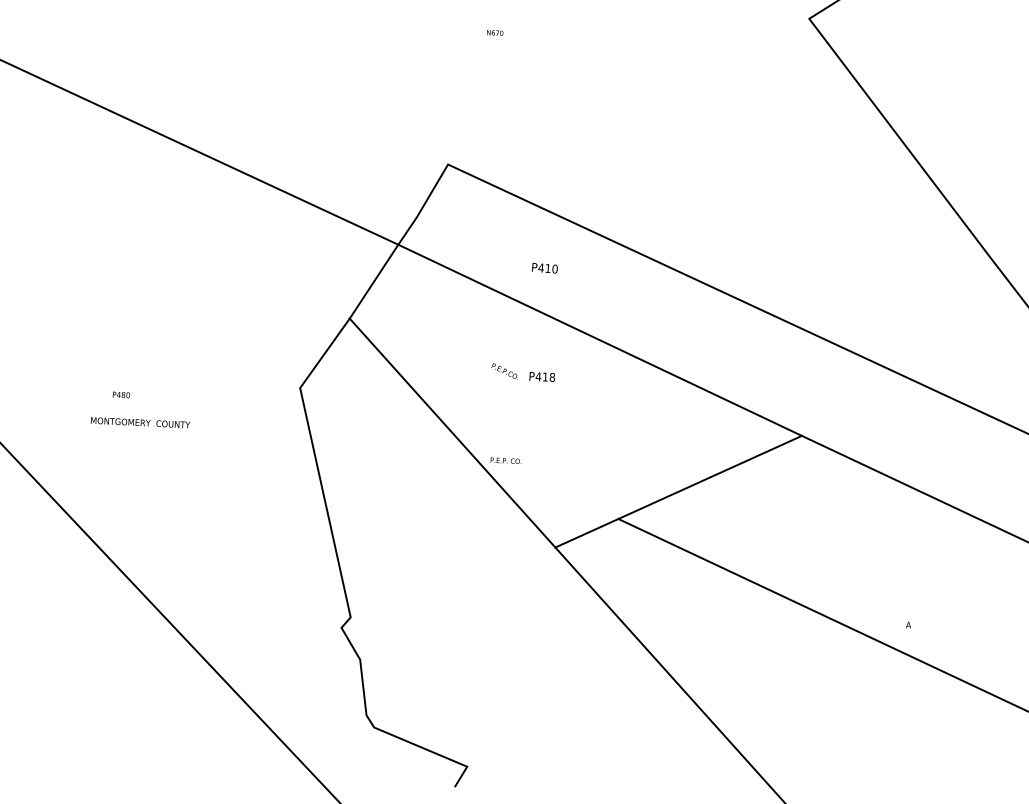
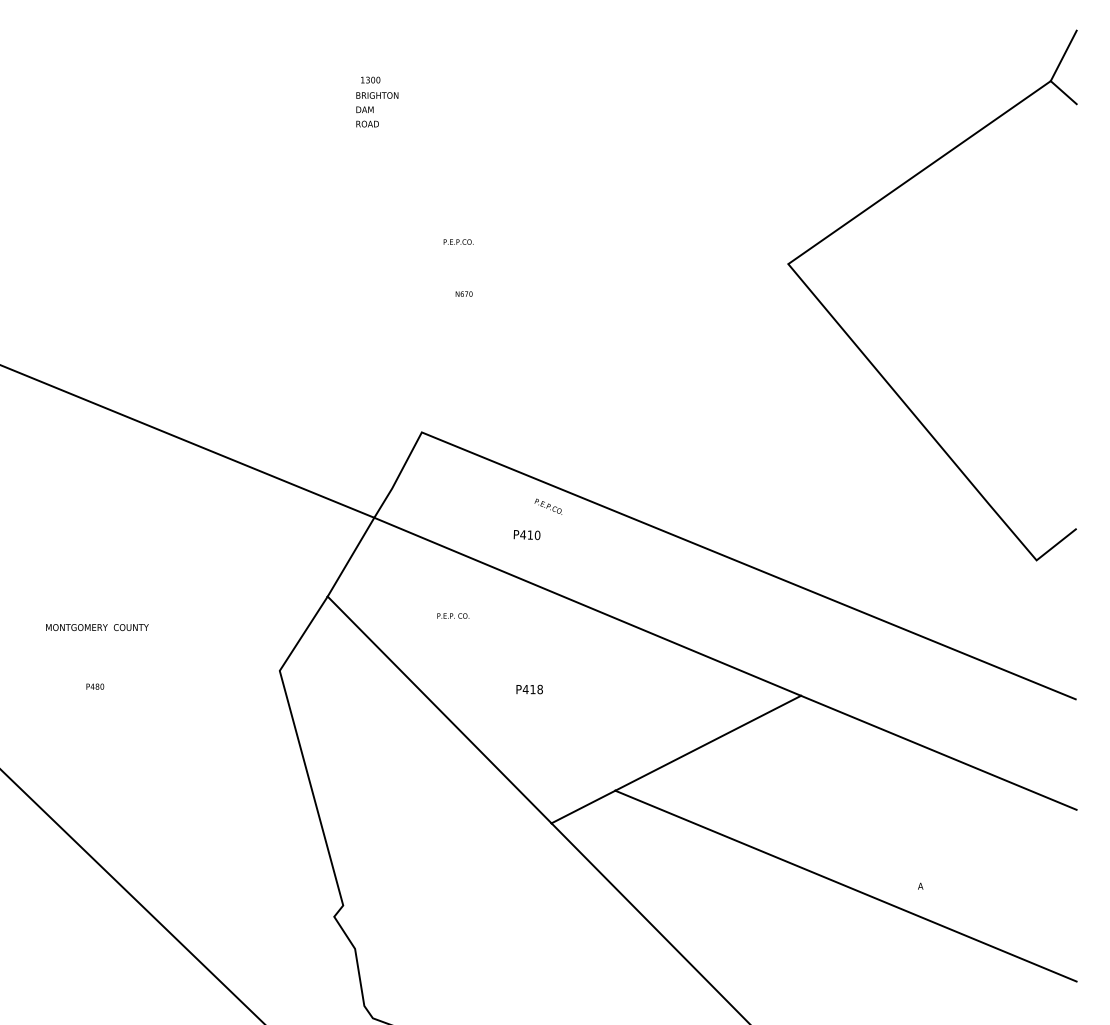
text: (504, 371) -> (548, 506), moved
text: (542, 376) -> (529, 689), moved
text: (140, 422) -> (97, 627), moved
text: (506, 460) -> (453, 615), moved

